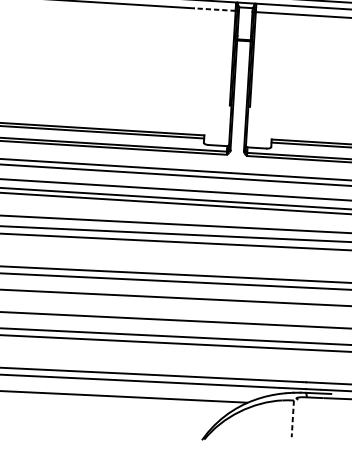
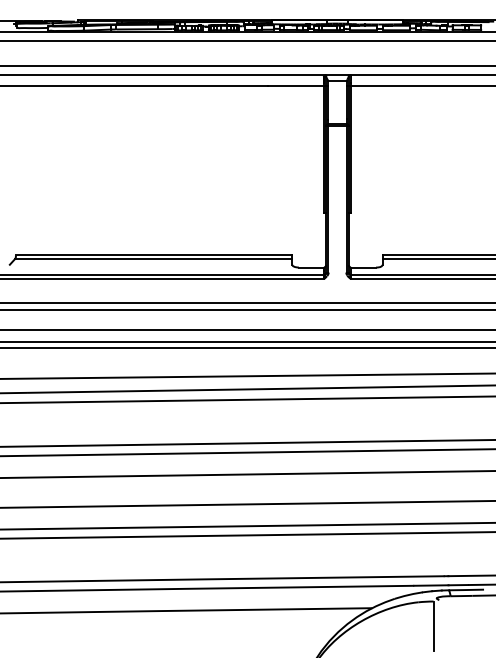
line: (215, 9) -> (296, 86), dashed -> solid
line: (292, 419) -> (433, 626), dashed -> solid

